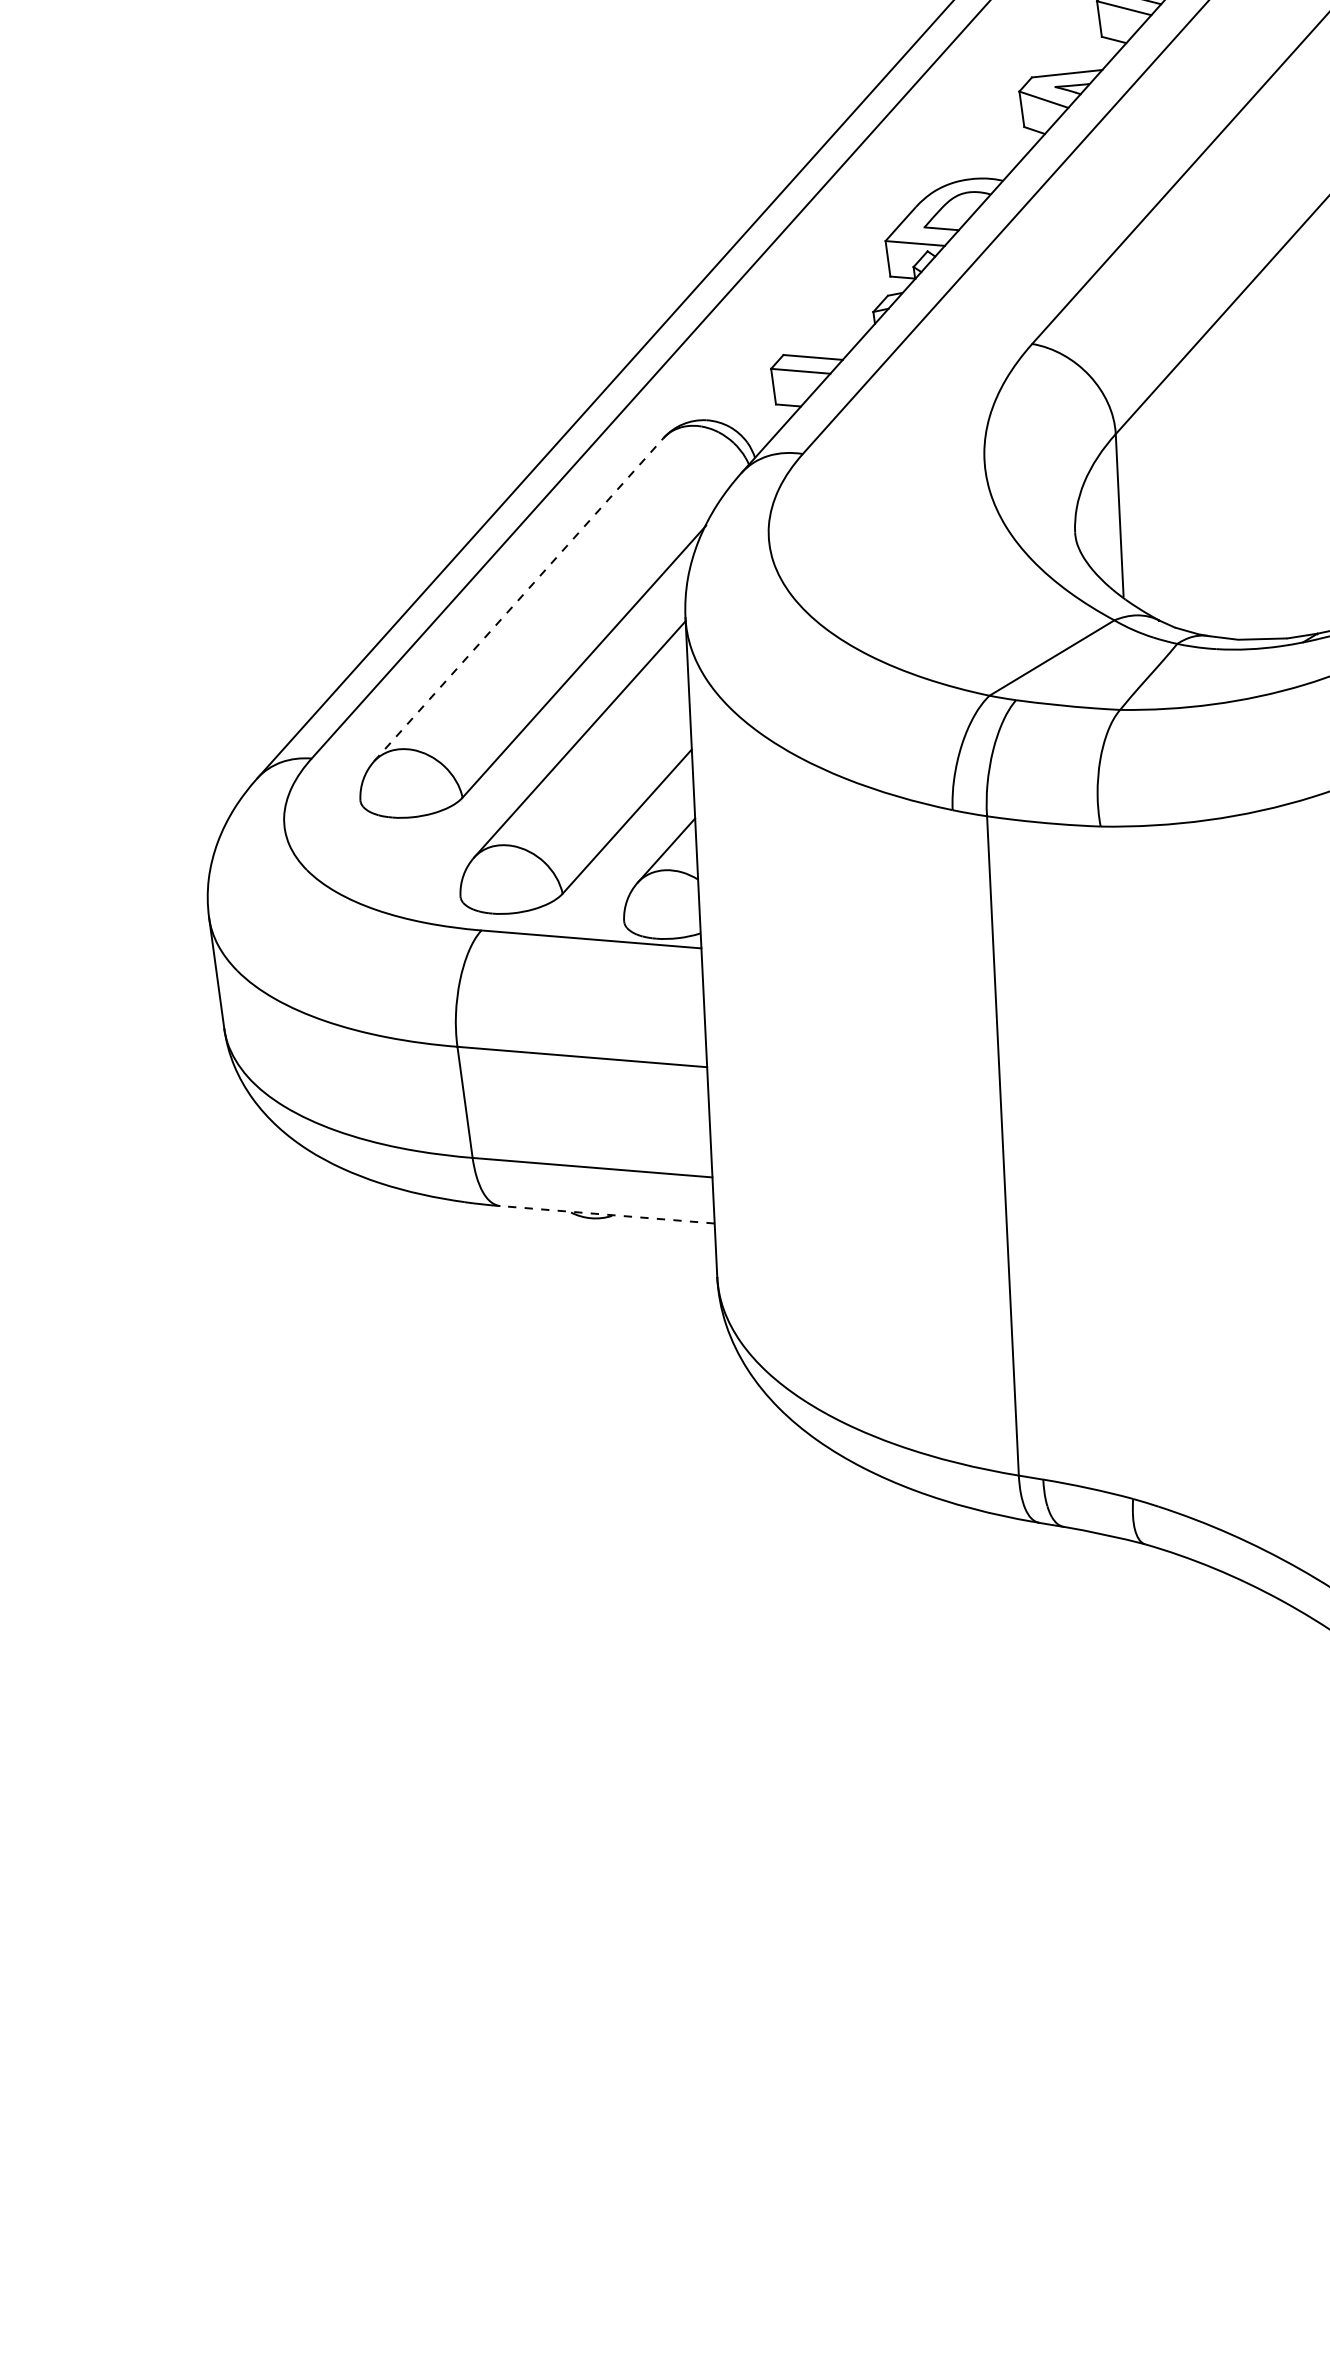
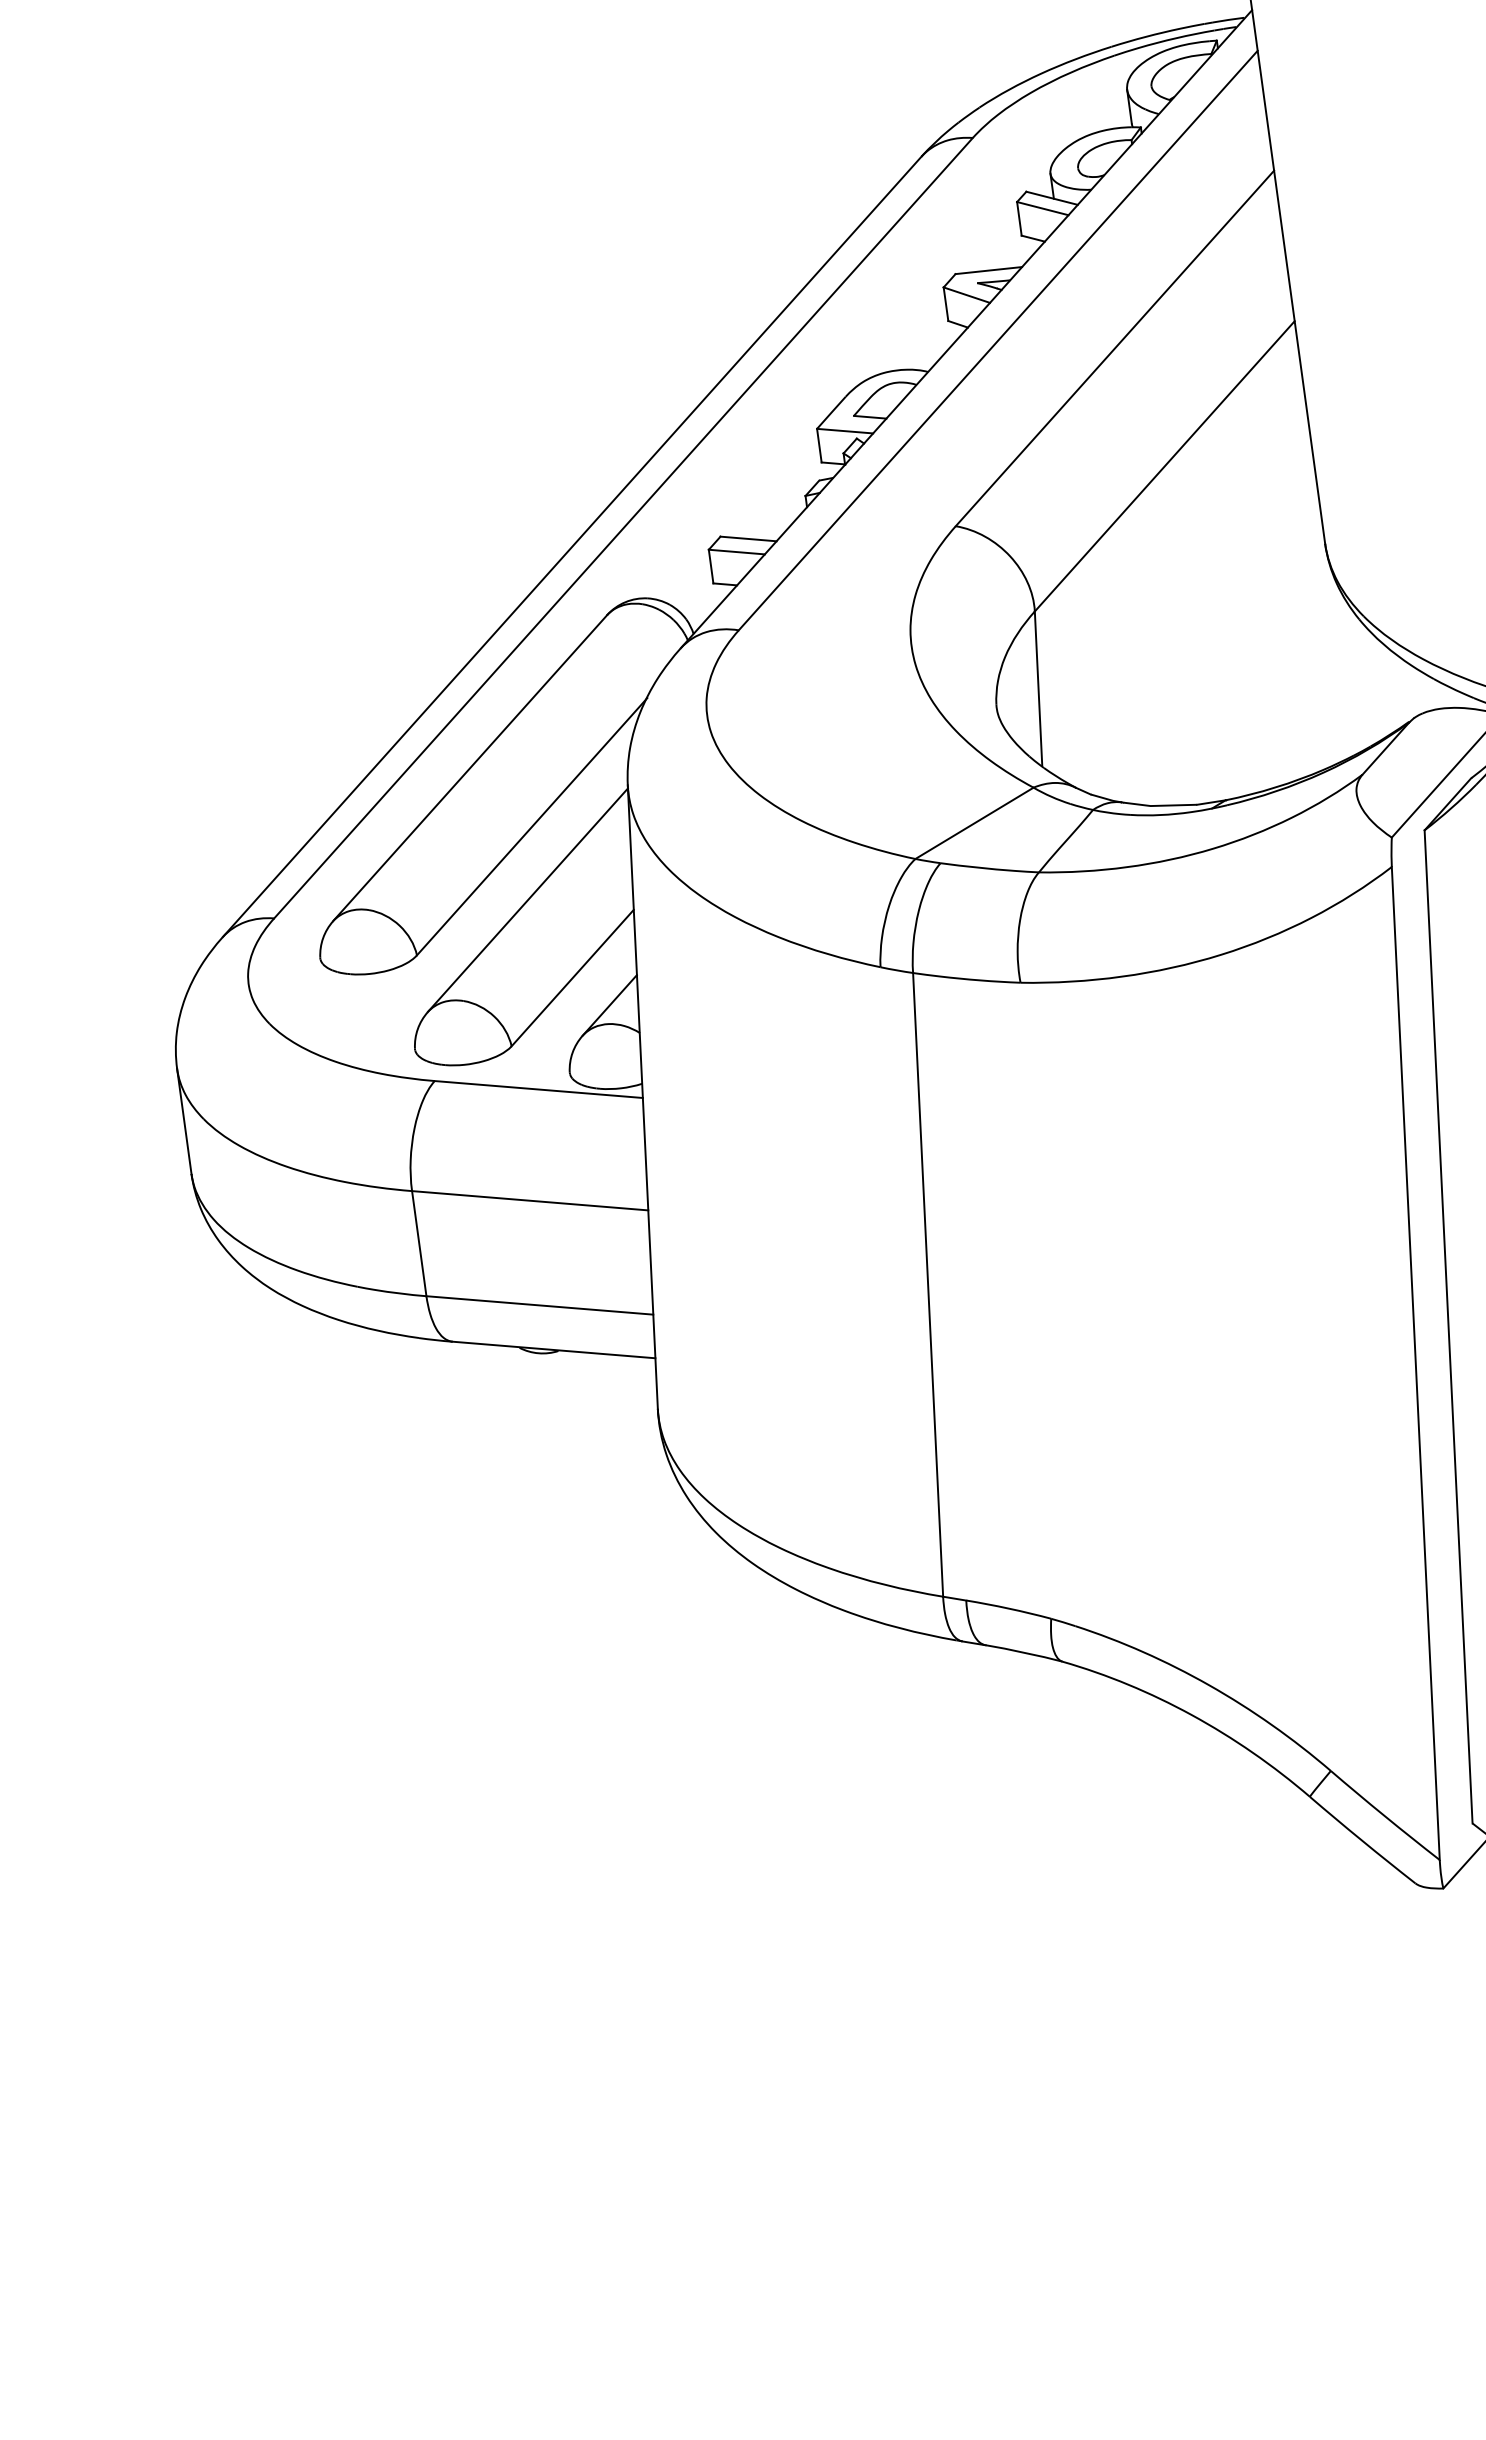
line: (519, 599) -> (470, 767), dashed -> solid
line: (606, 1214) -> (553, 1349), dashed -> solid

